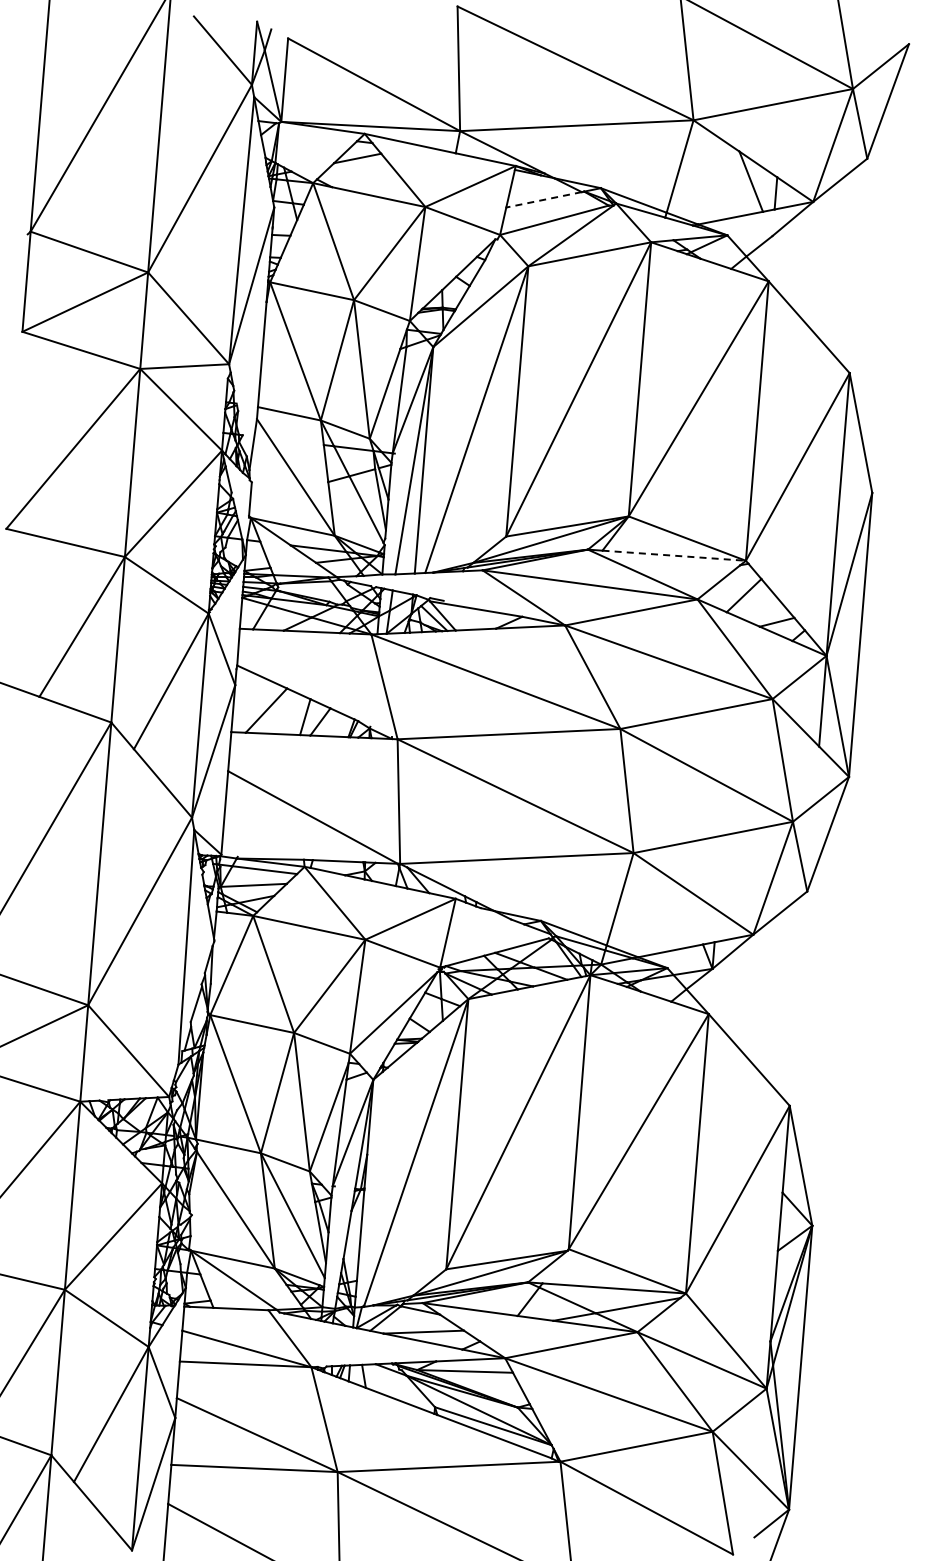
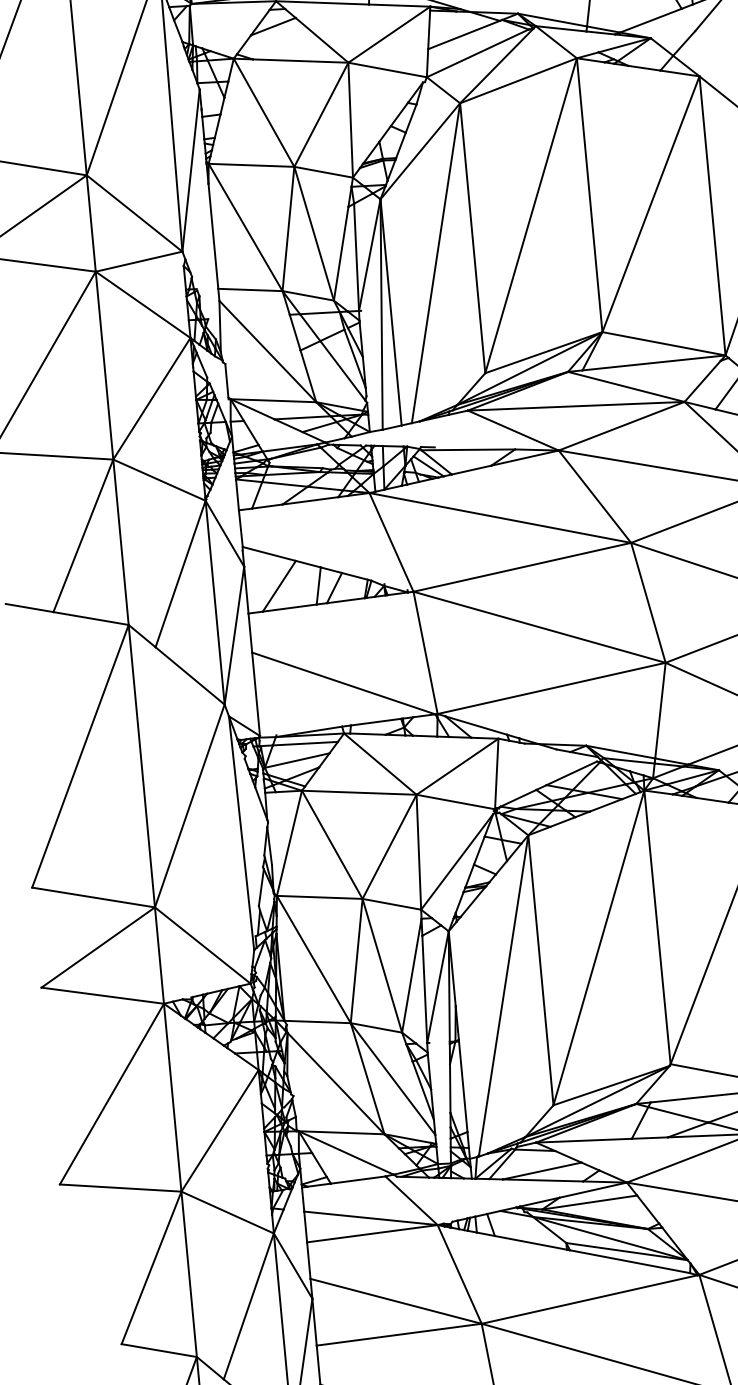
line: (544, 199) -> (464, 34), dashed -> solid
line: (674, 555) -> (654, 362), dashed -> solid

